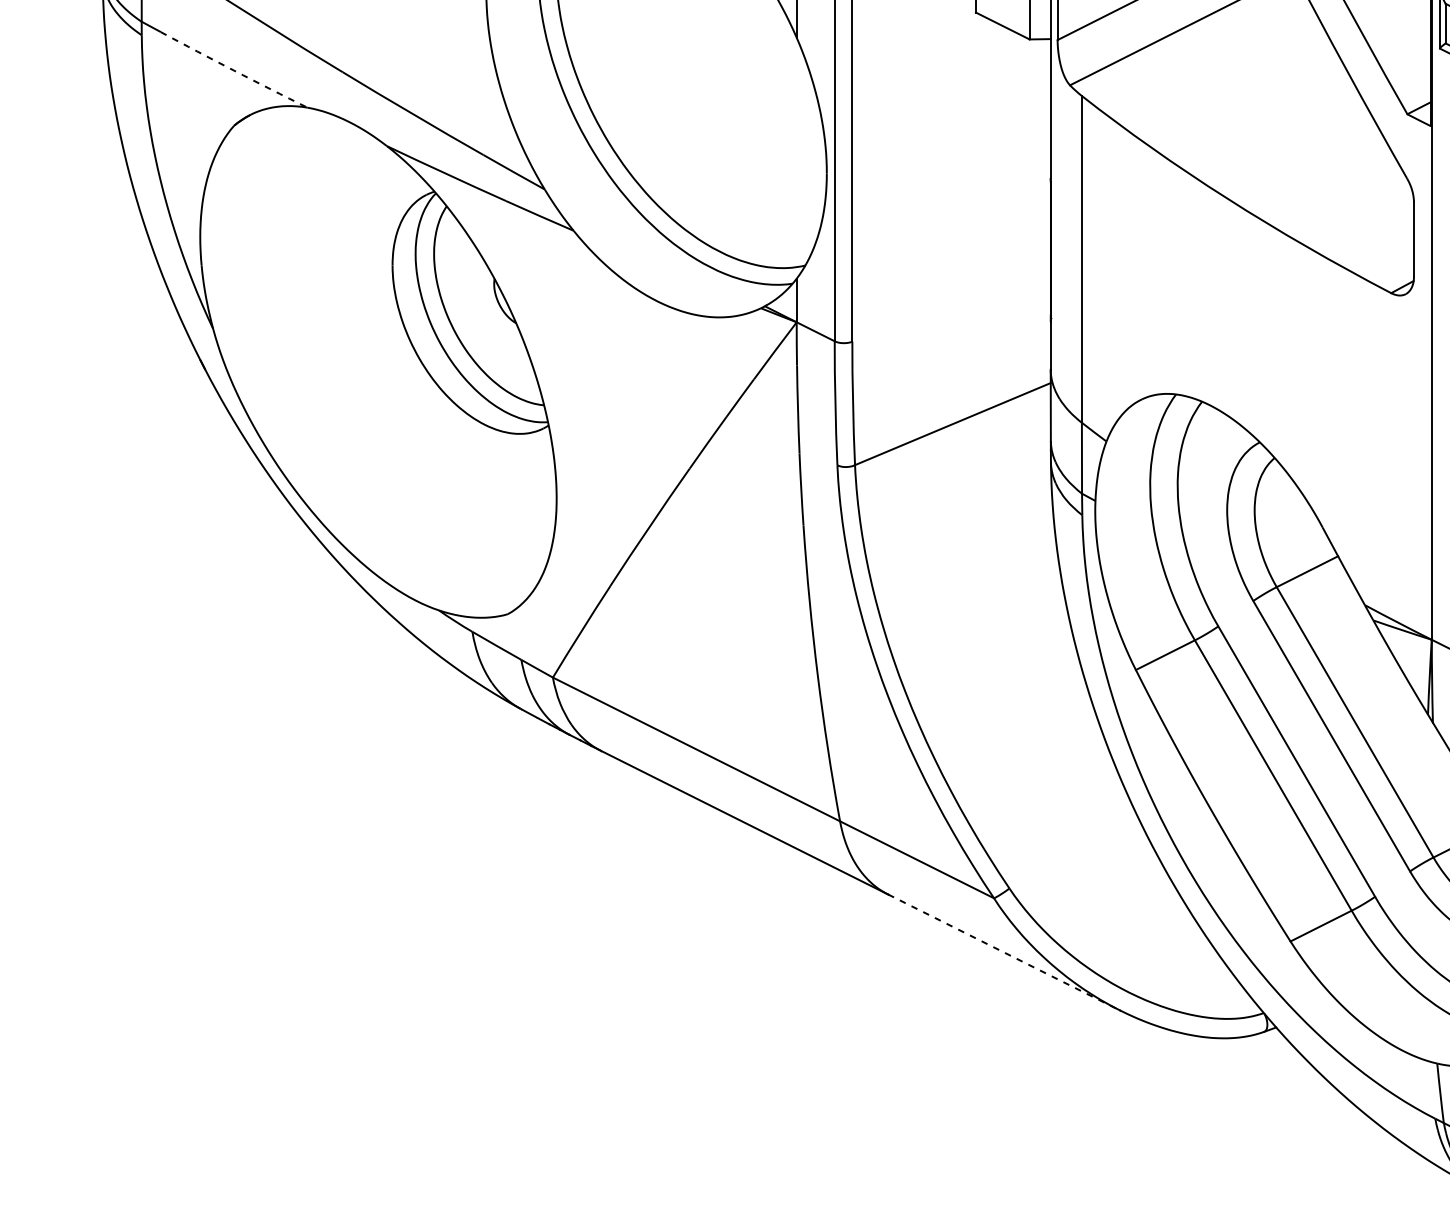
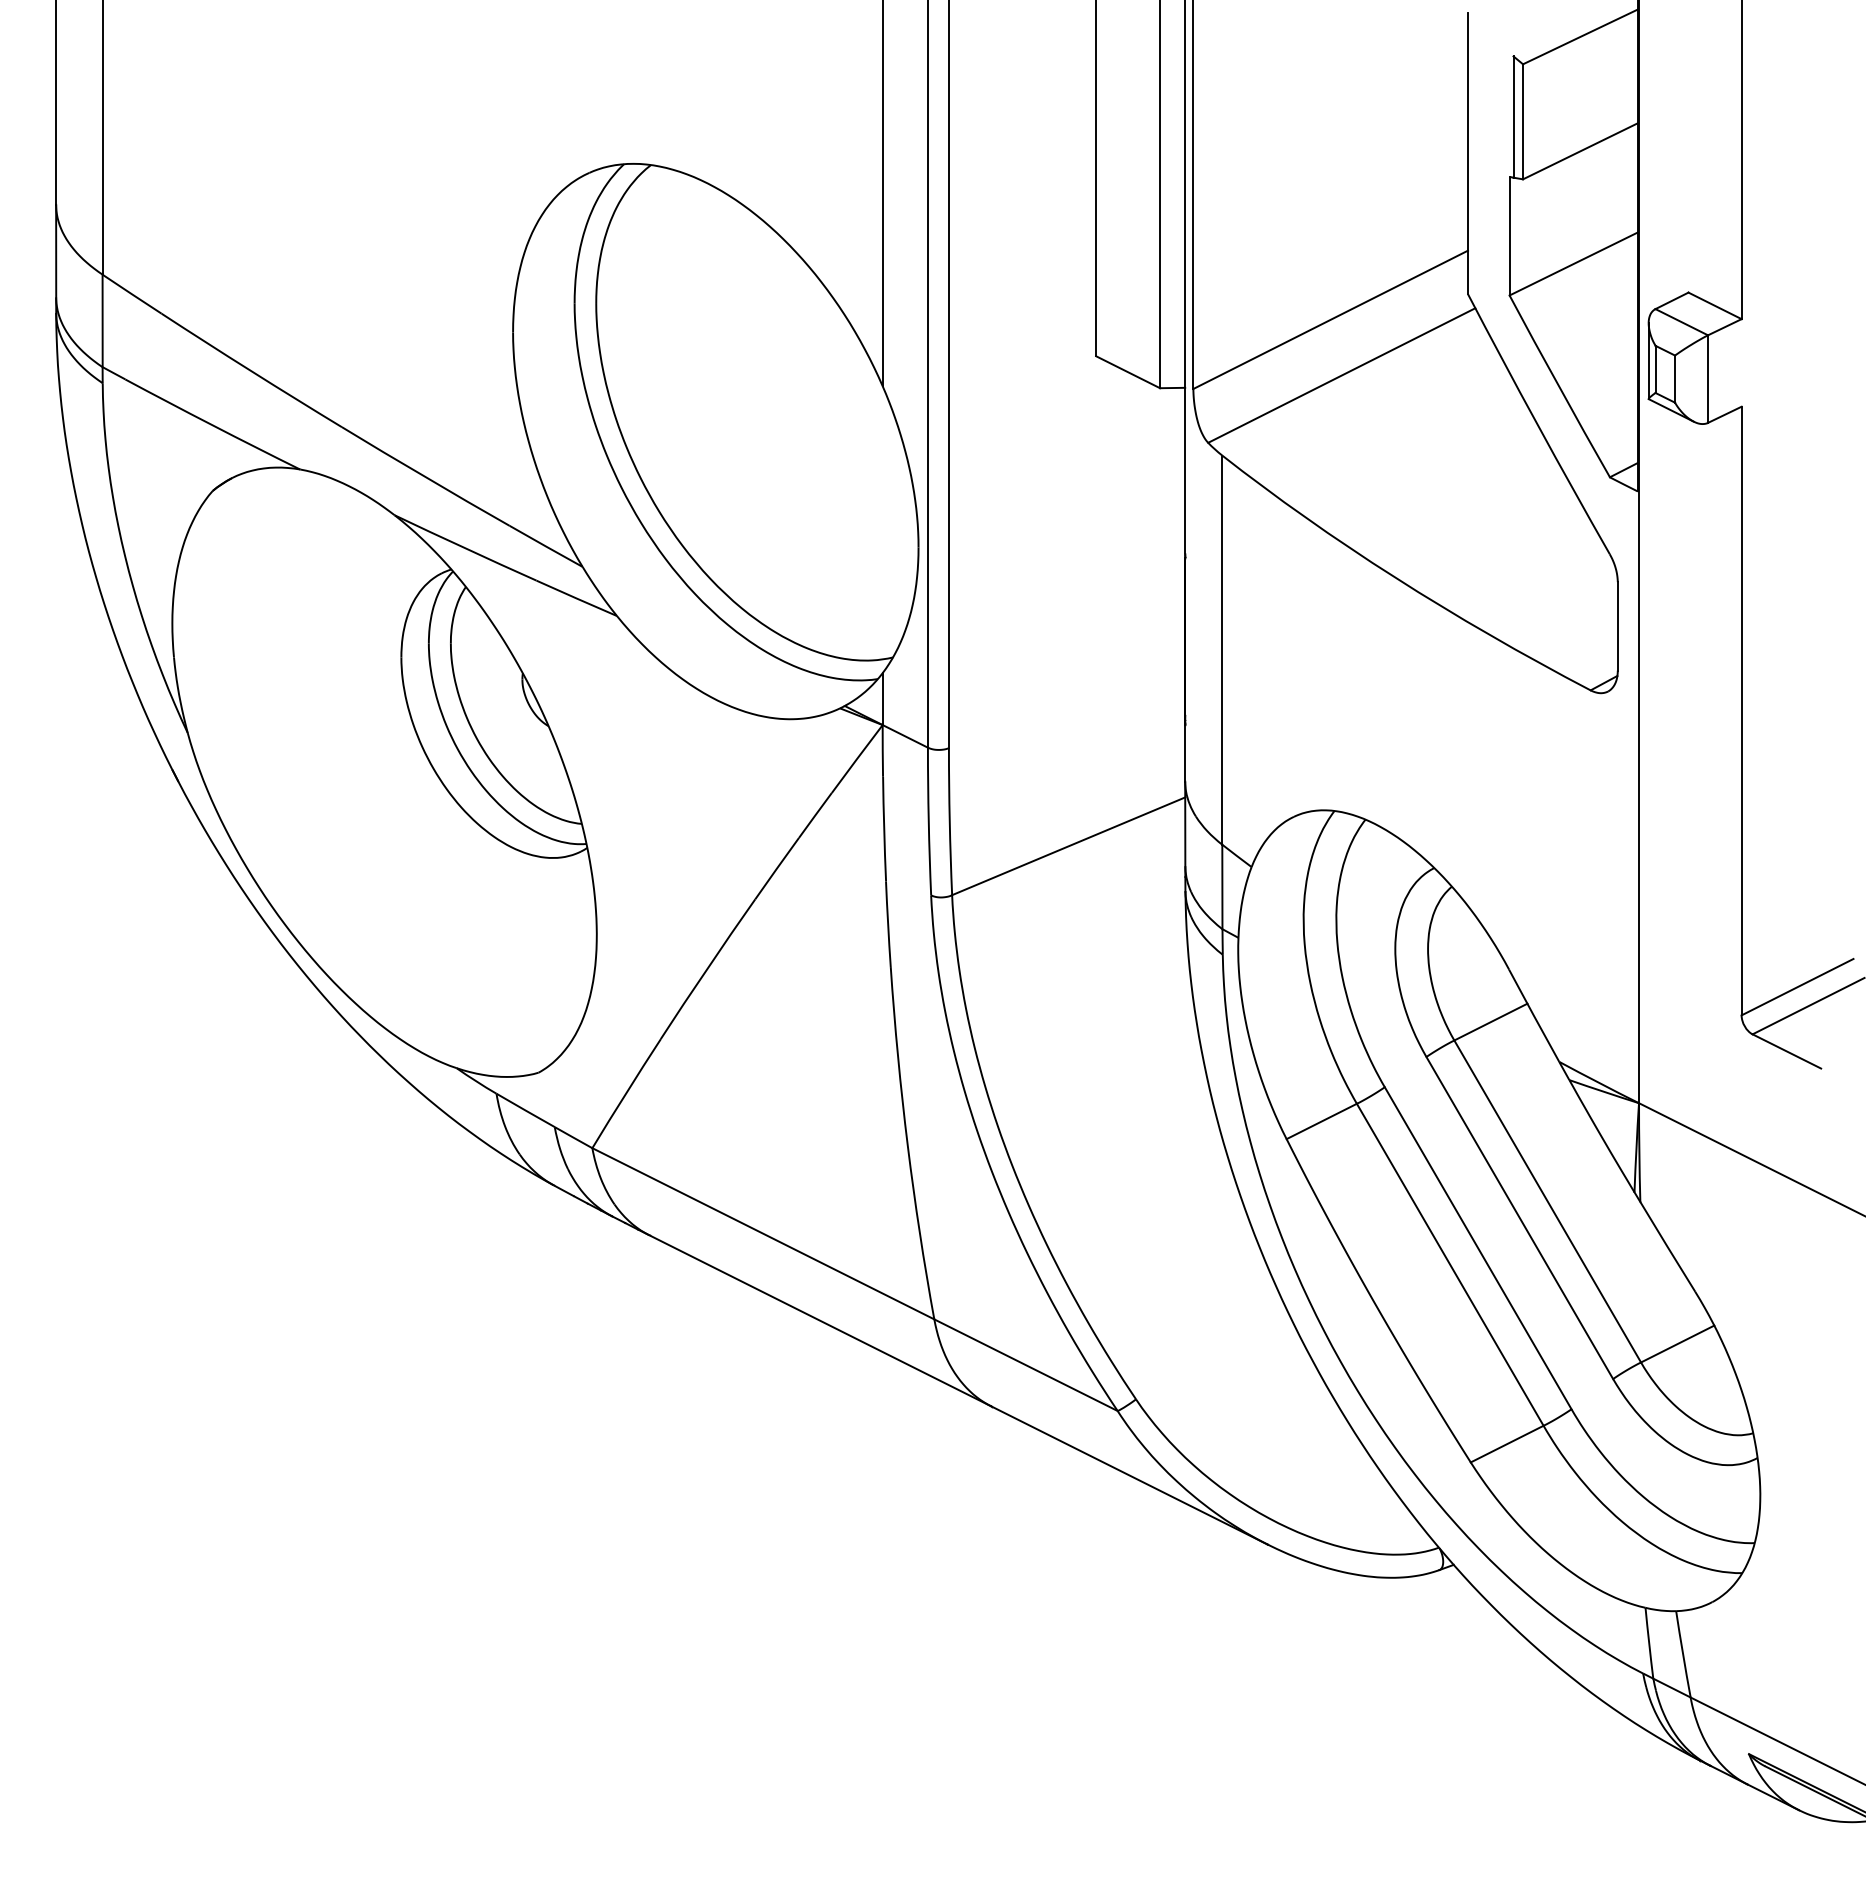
arc: (233, 70) -> (212, 425), dashed -> solid
line: (1004, 952) -> (1130, 1475), dashed -> solid

